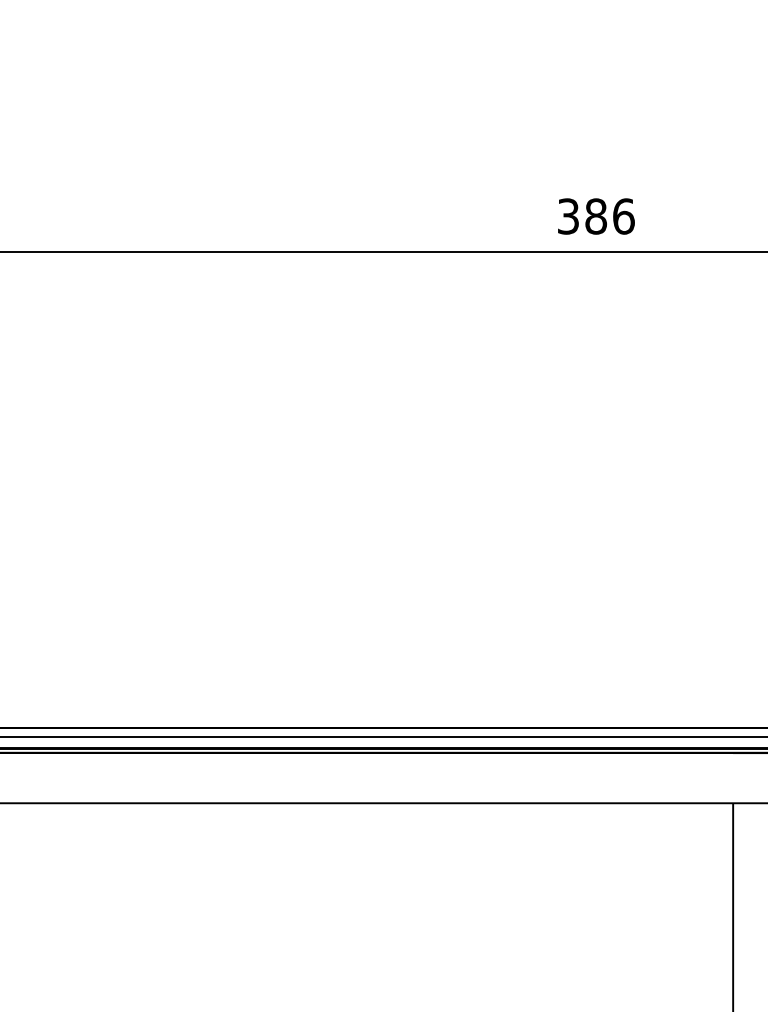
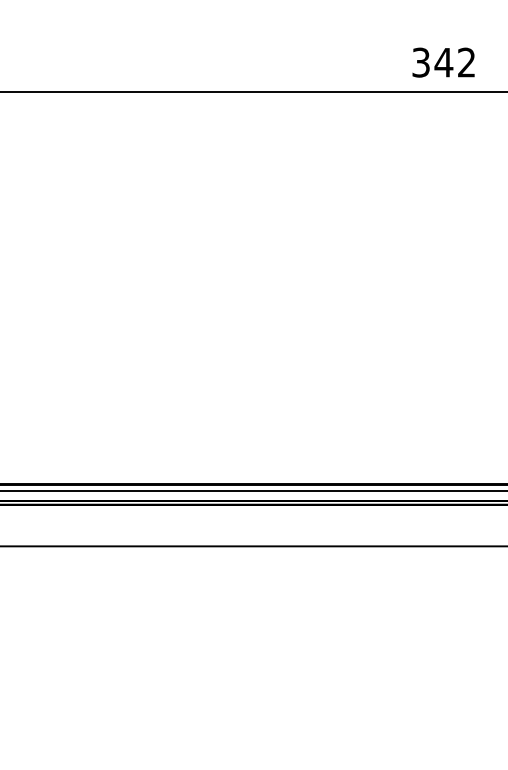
text: (609, 216) -> (454, 62), 386 -> 342

